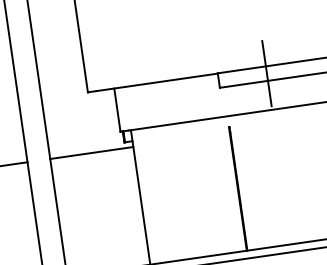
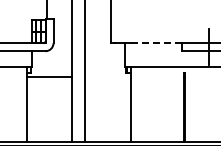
line: (171, 80) -> (156, 43), solid -> dashed
line: (91, 153) -> (107, 76), removed

